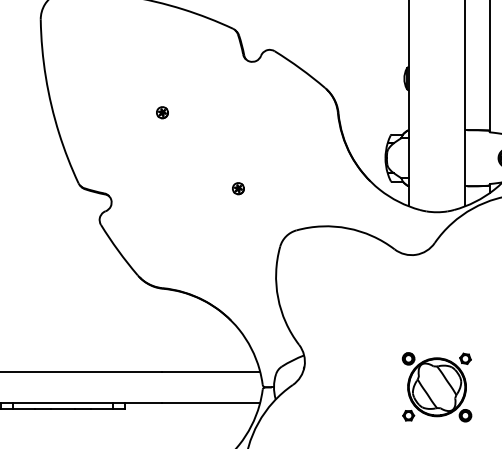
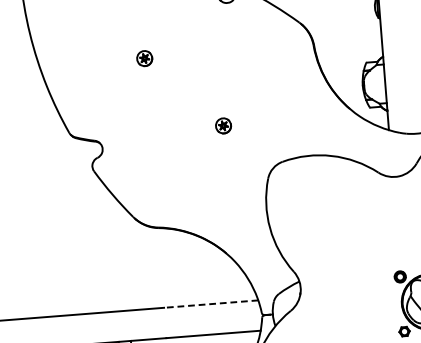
part: (162, 112) -> (144, 58), size x1.4
part: (238, 188) -> (223, 125), size x1.4
line: (211, 371) -> (211, 304), solid -> dashed

